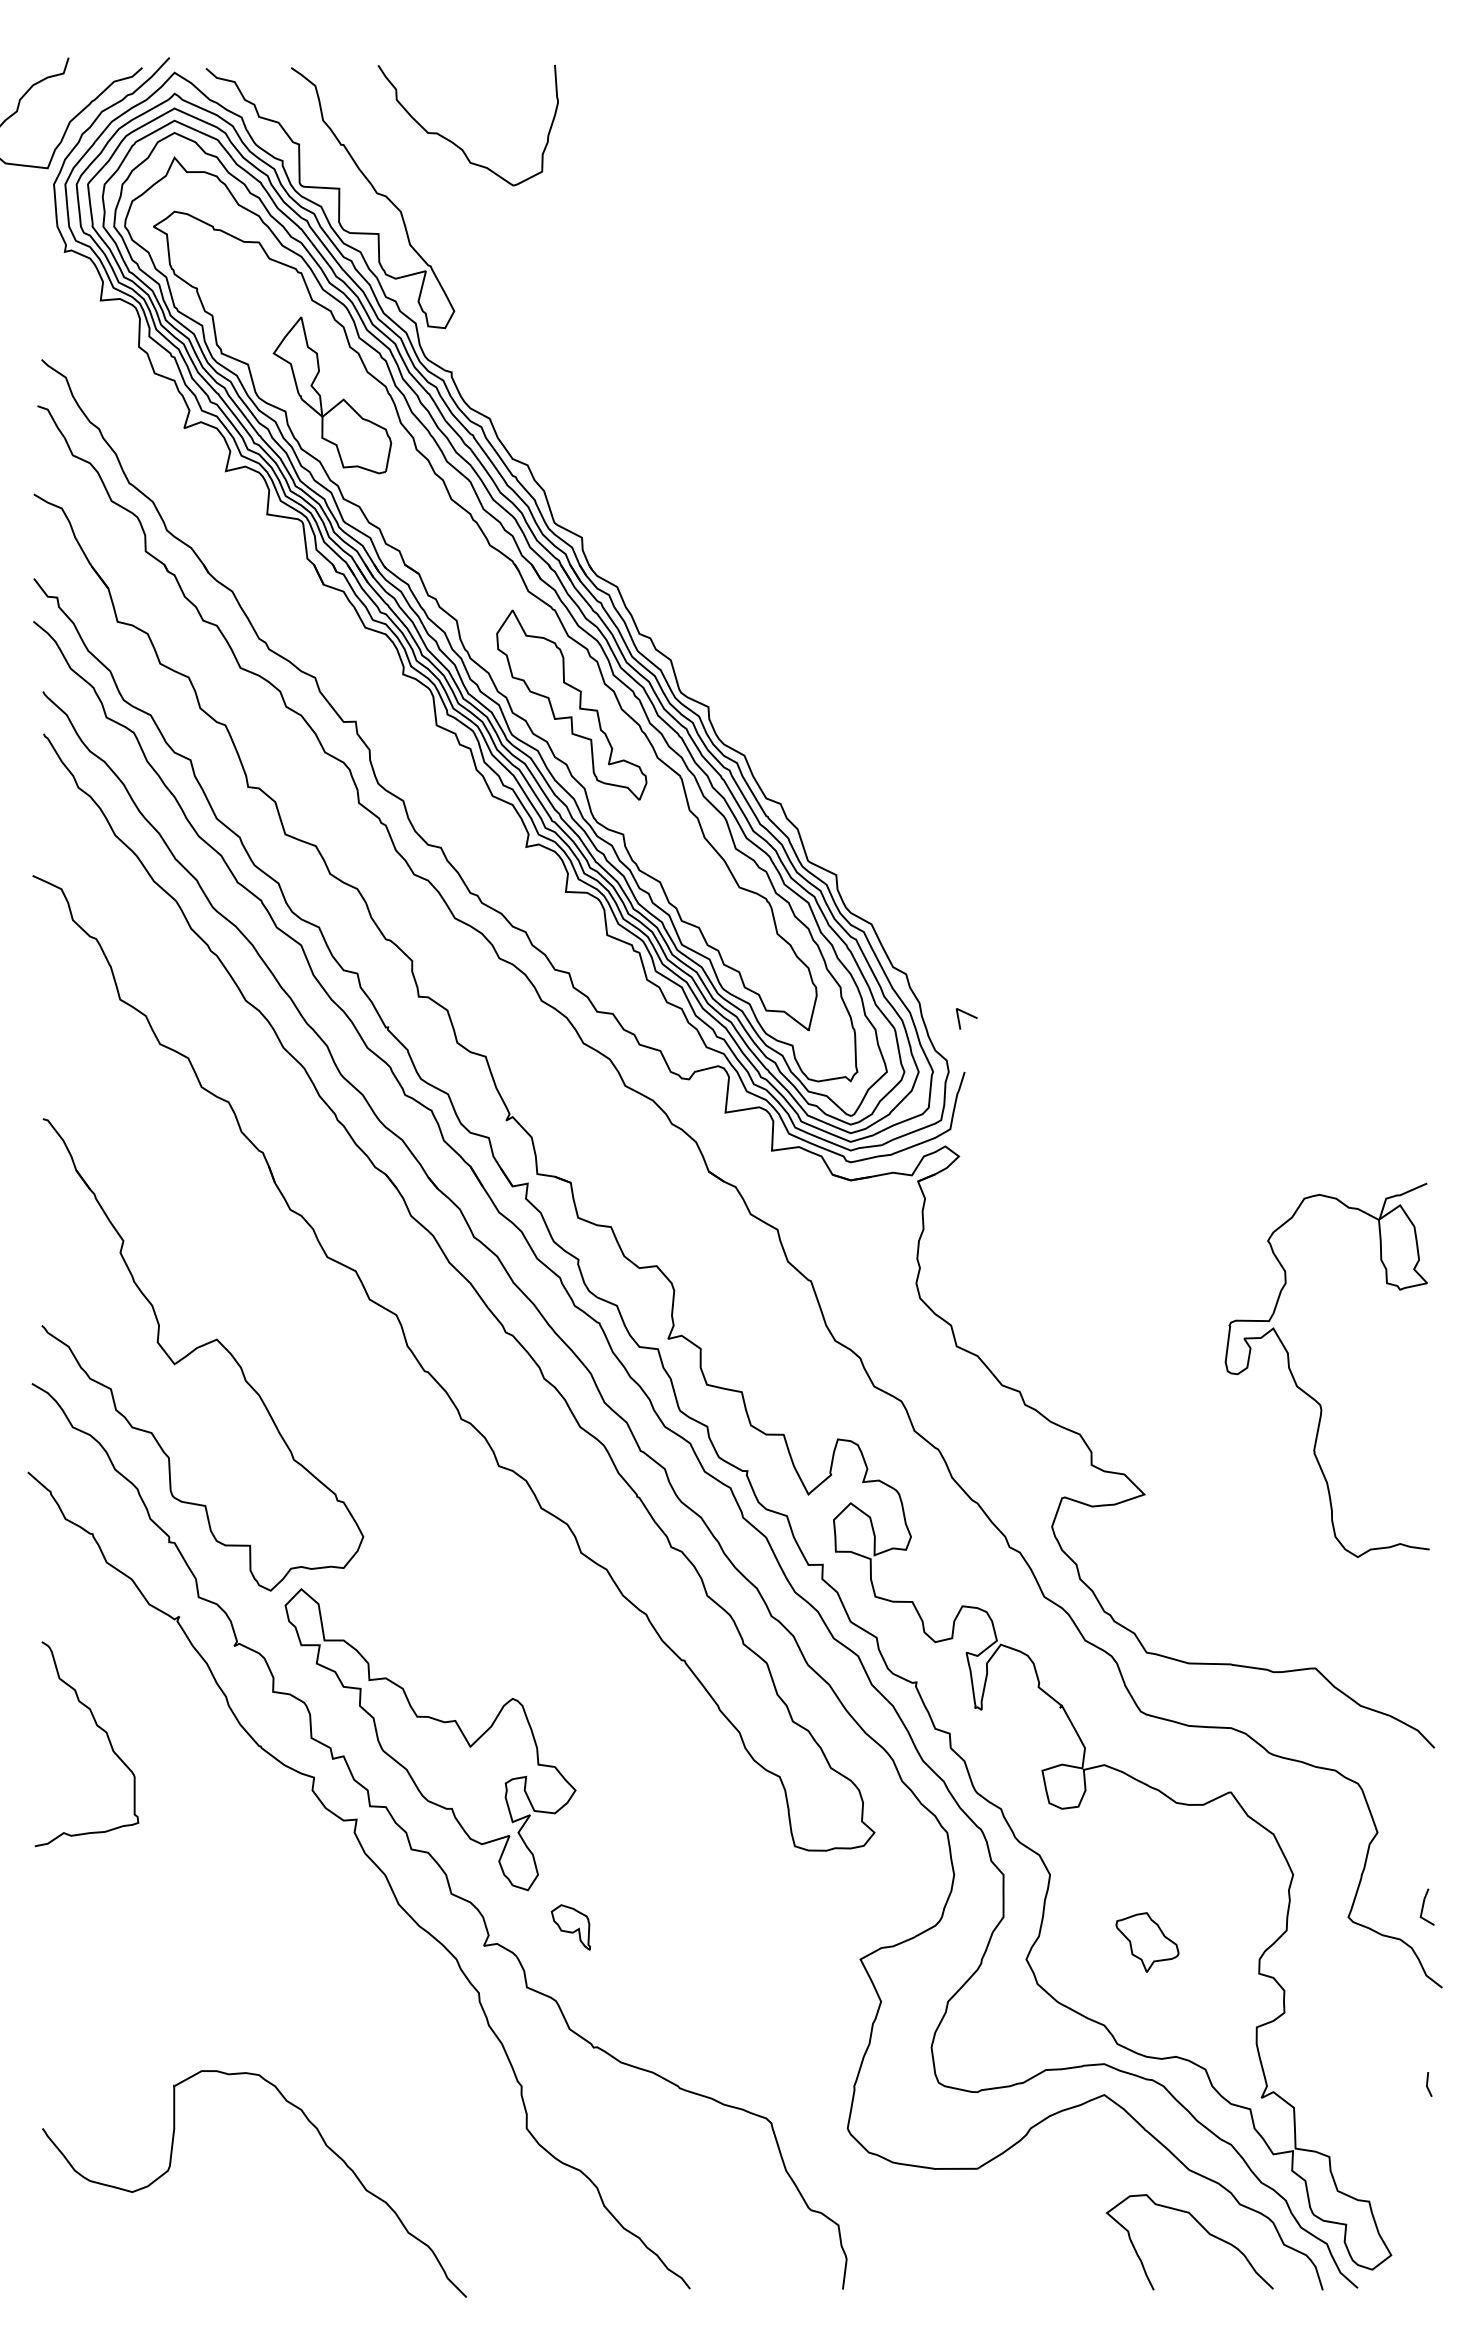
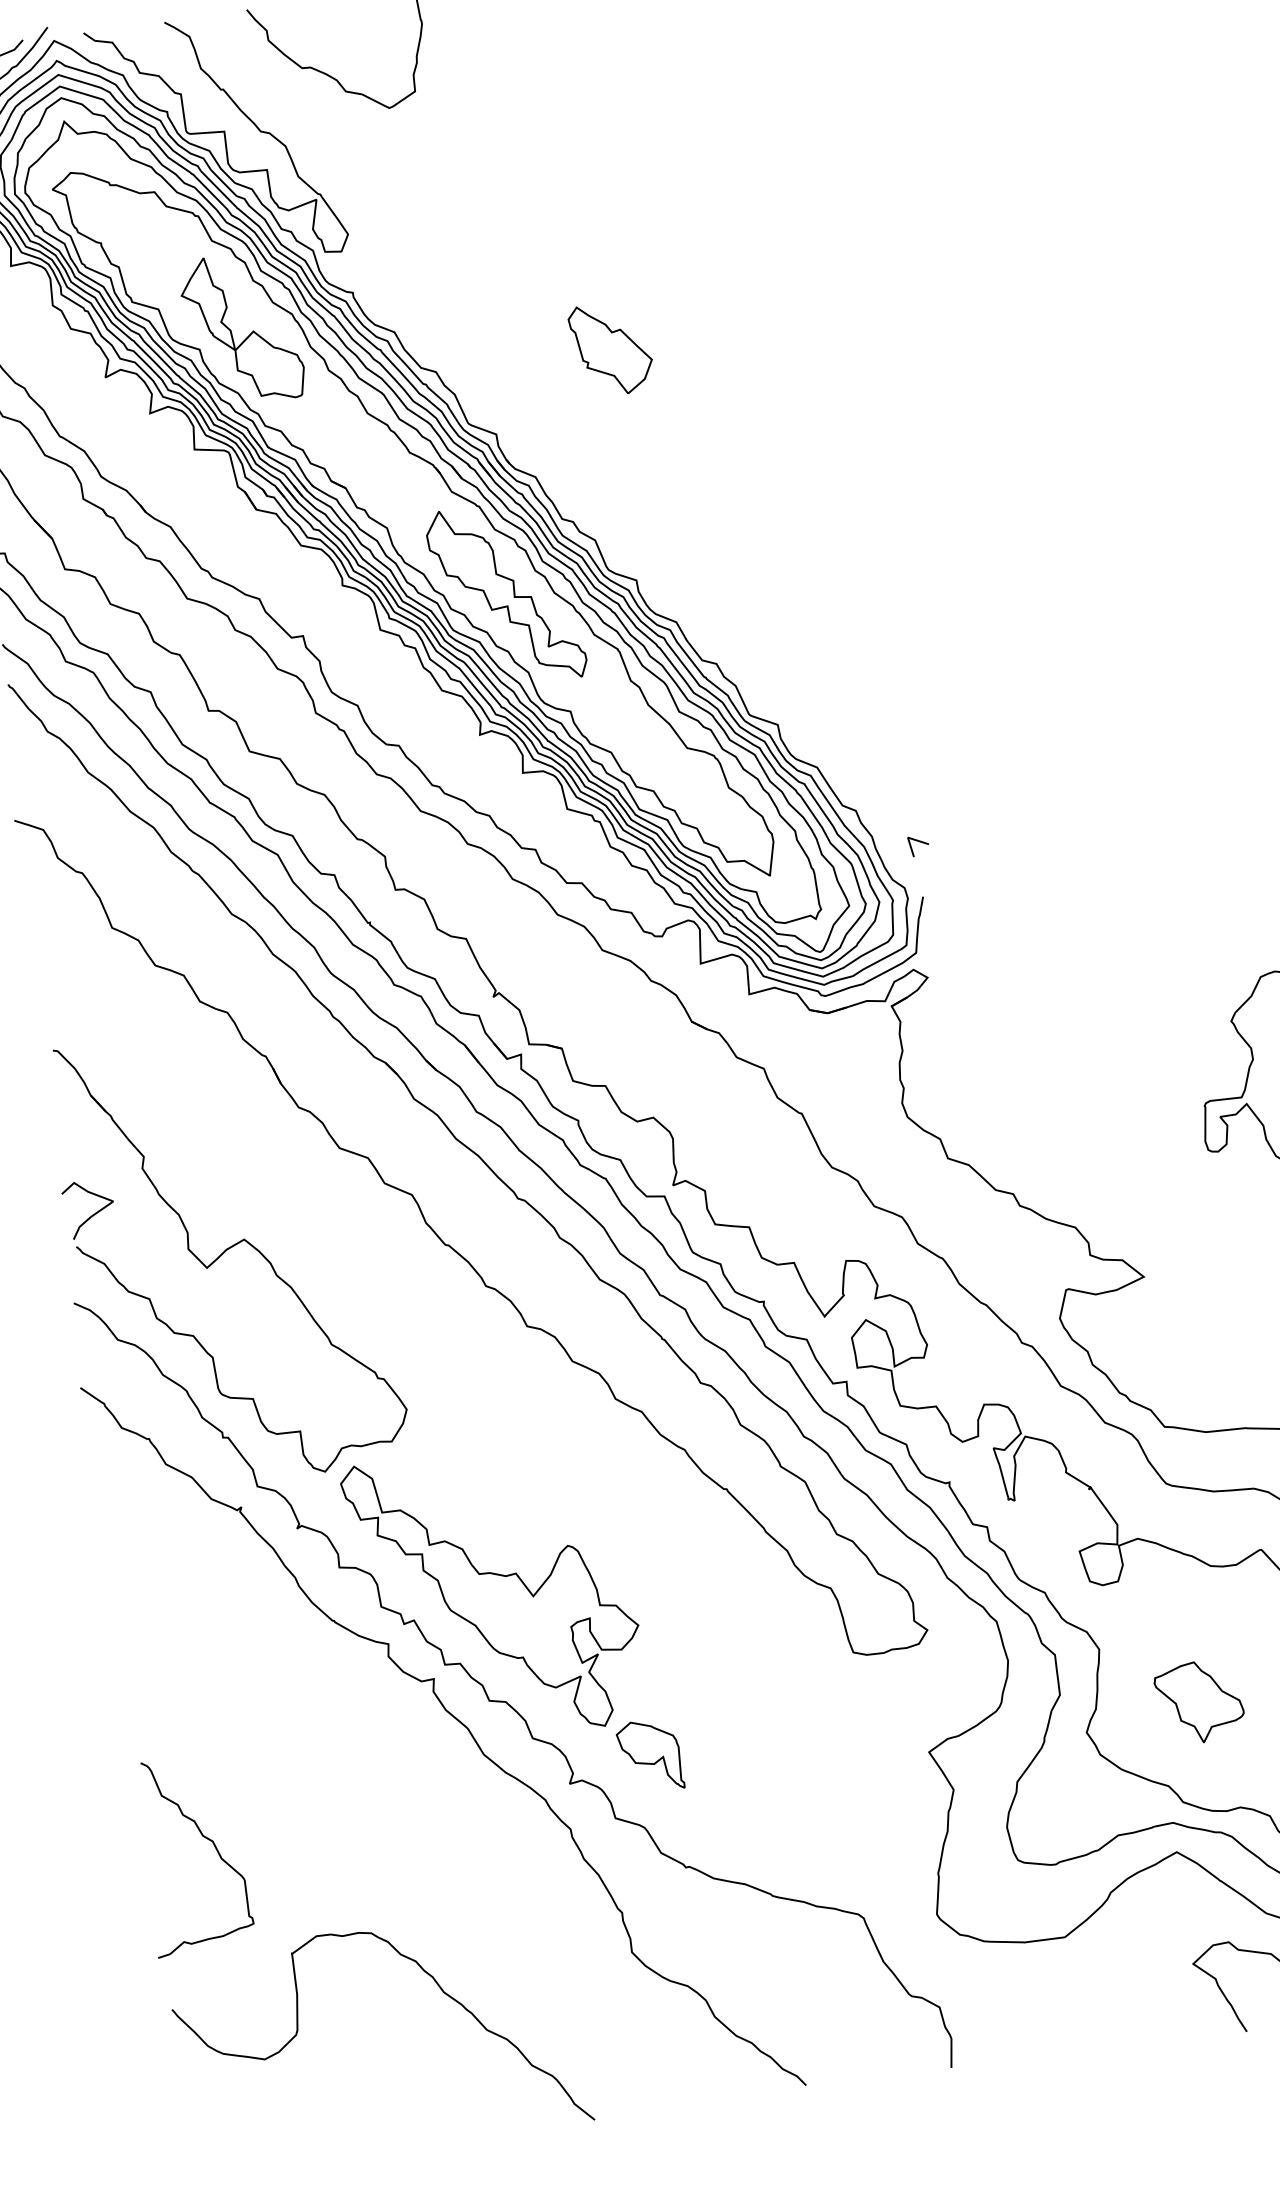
part: (711, 463) -> (610, 348), added
curve: (62, 1294) -> (92, 1214), added
curve: (100, 1729) -> (206, 1839), moved
part: (570, 1927) -> (649, 1756), size x1.67
part: (1147, 1942) -> (1199, 1702), size x1.43

